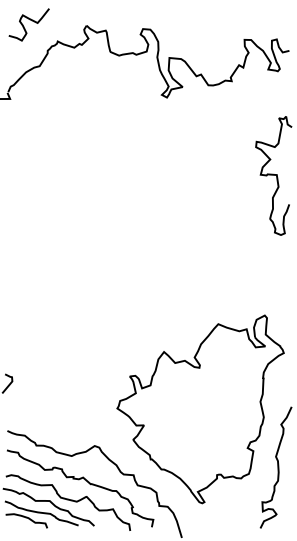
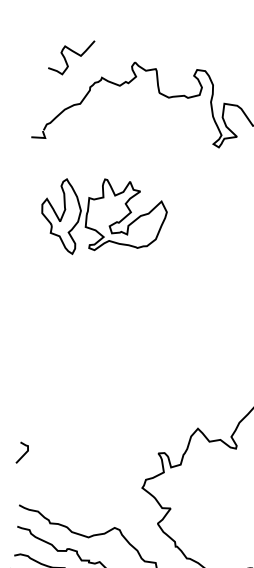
part: (67, 167) -> (103, 217), added

